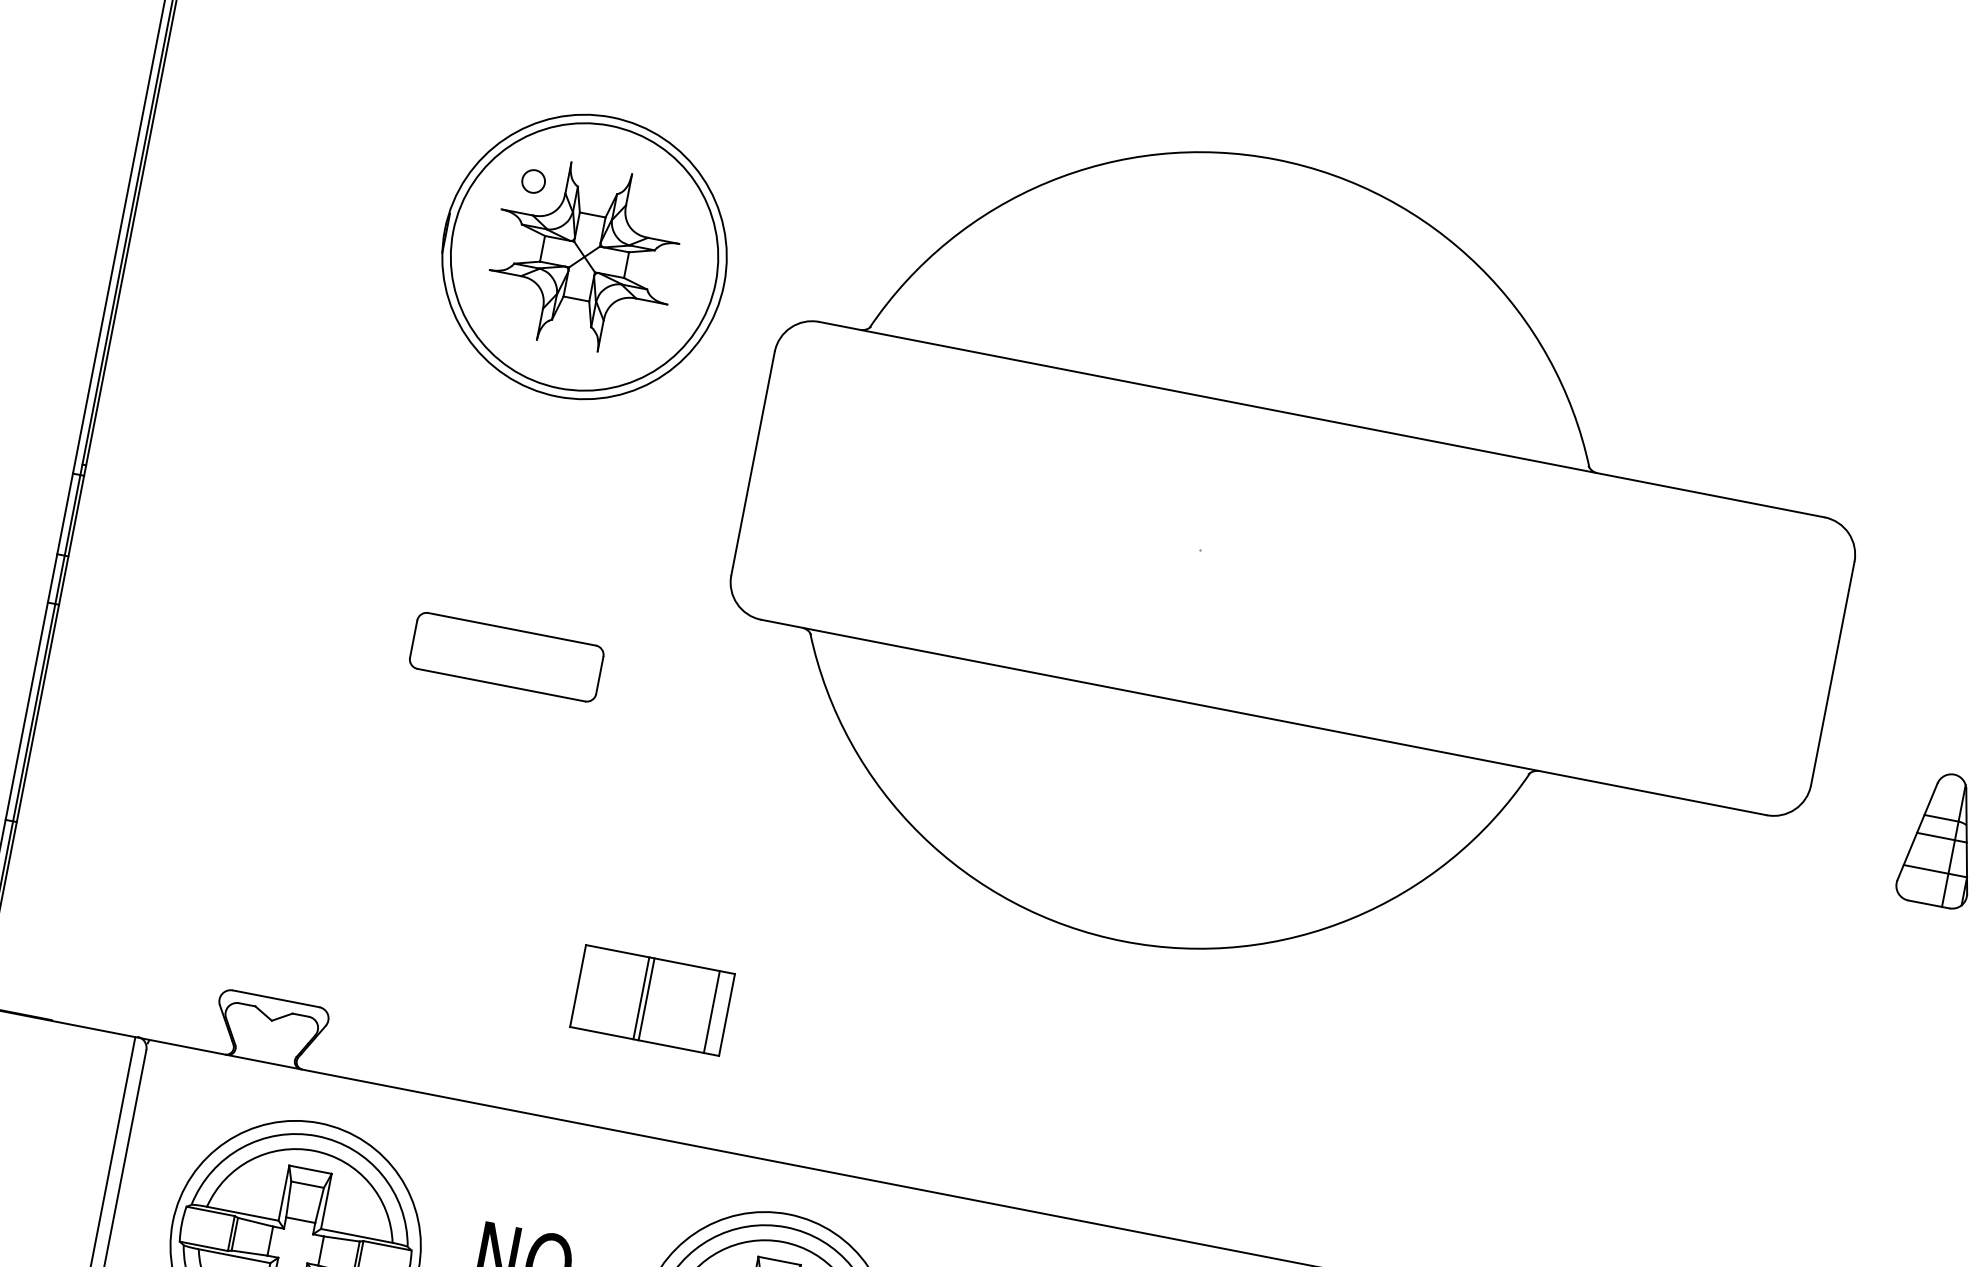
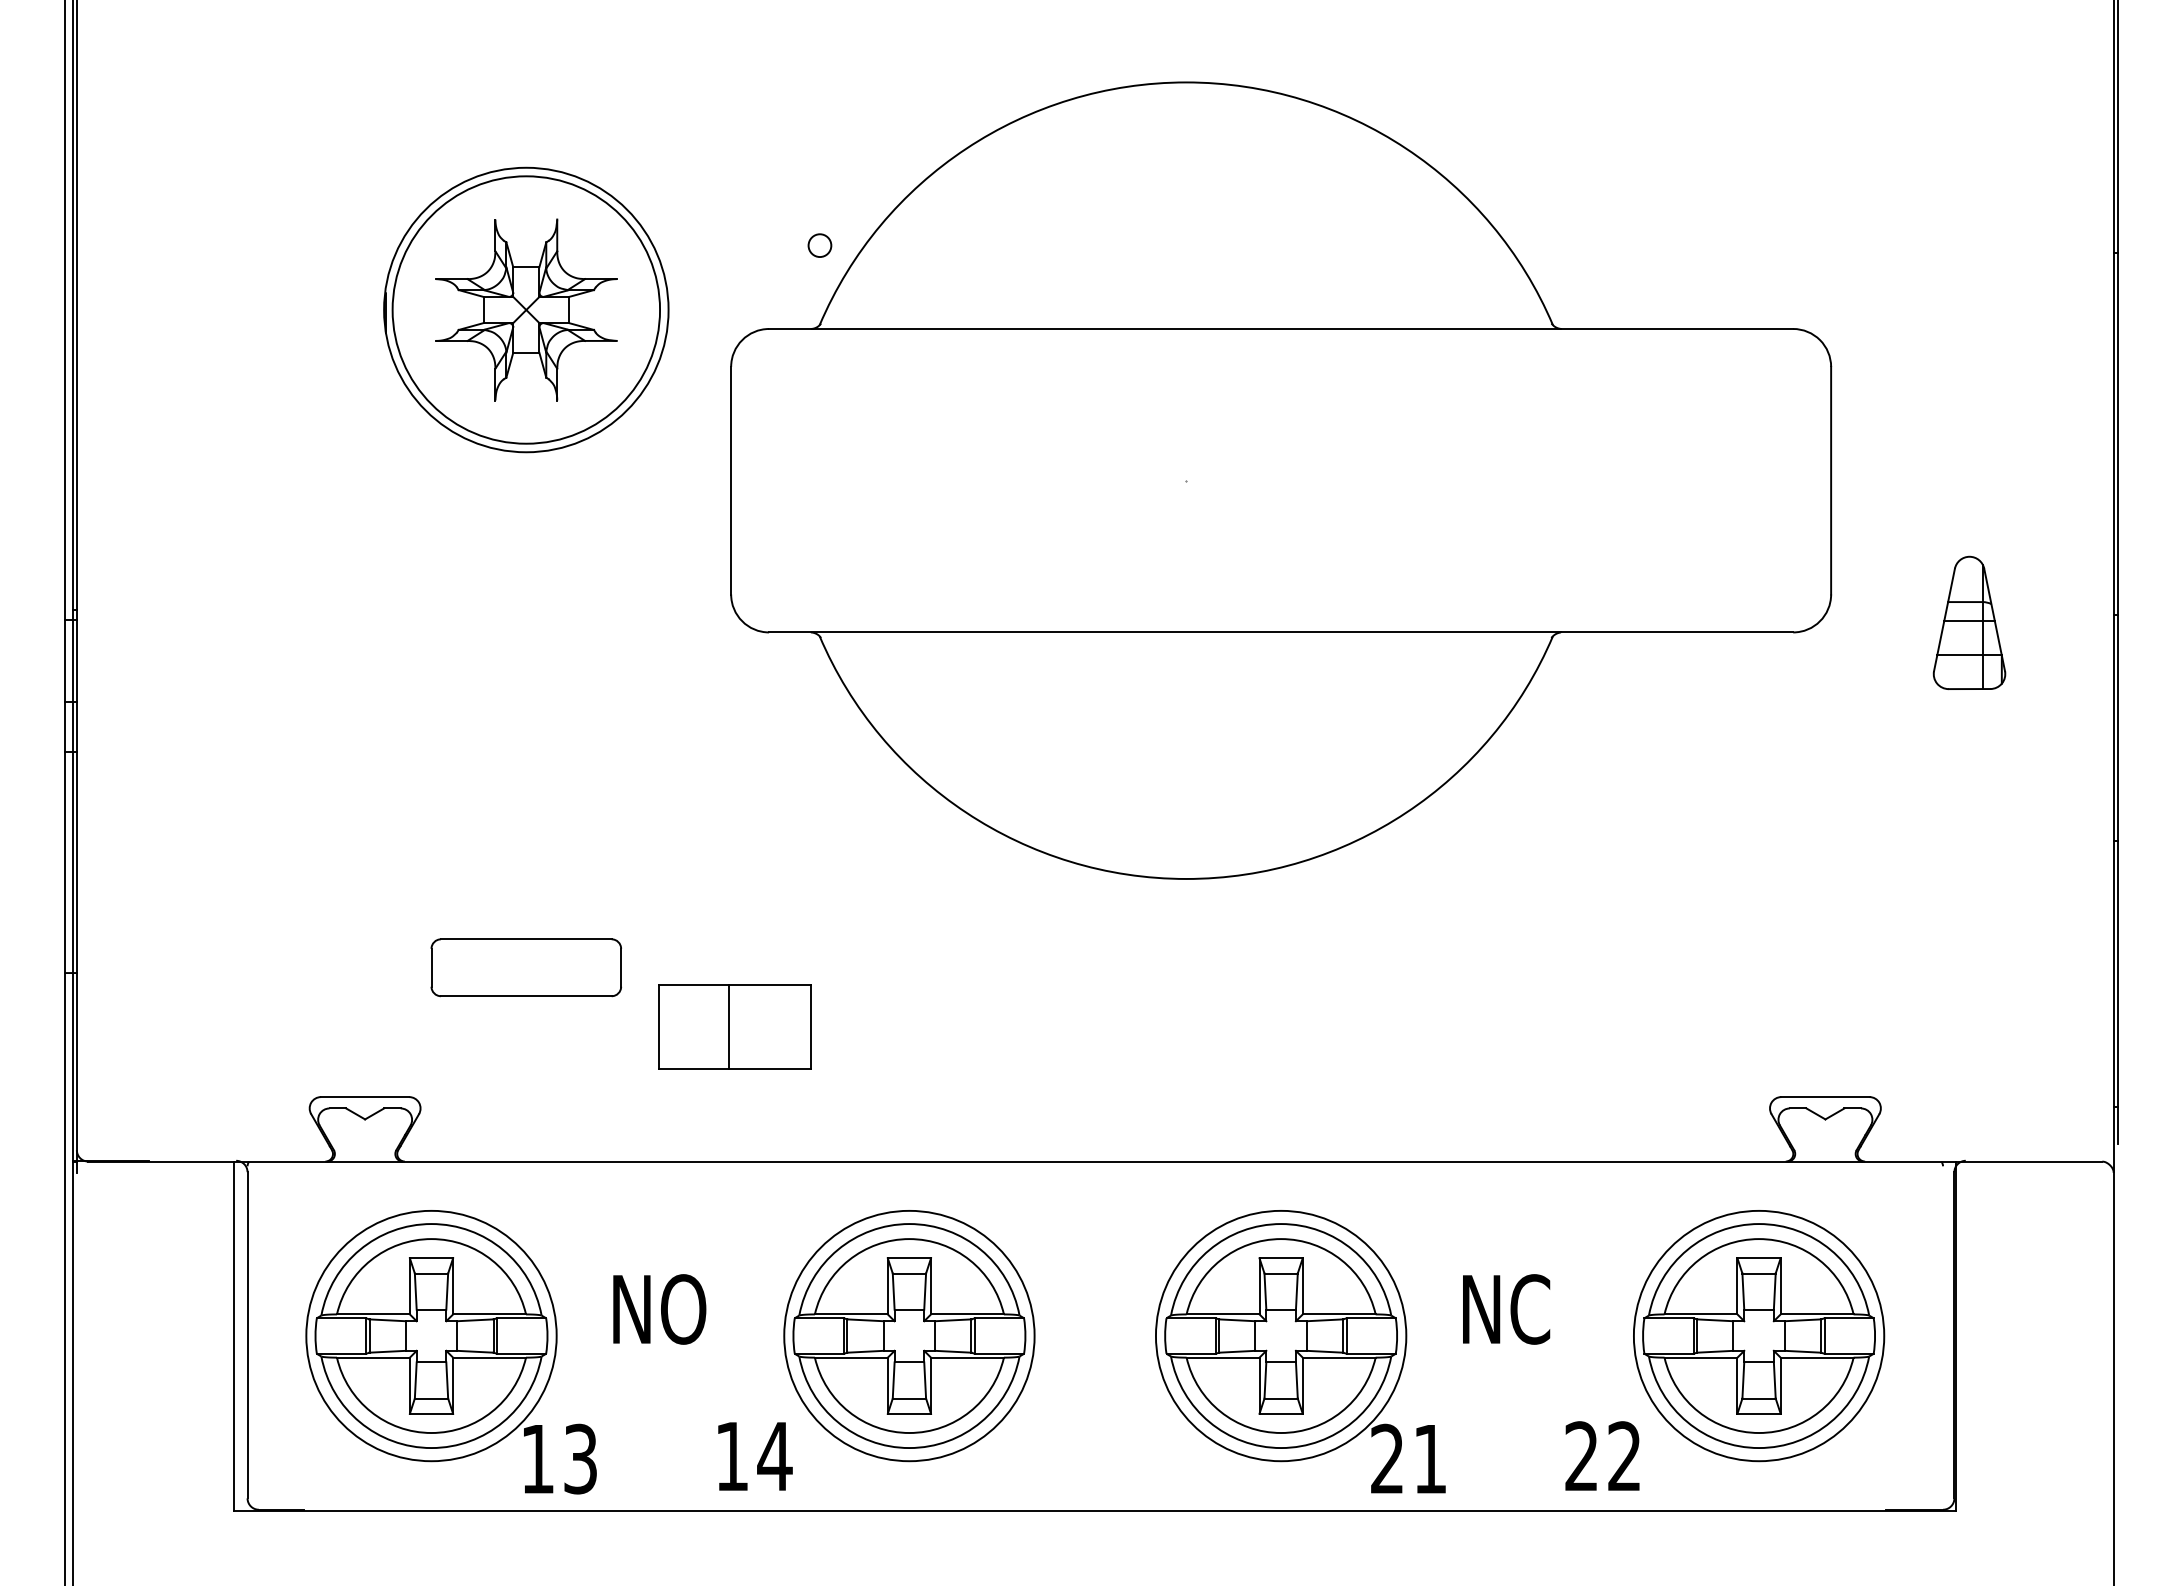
circle: (533, 181) -> (819, 245), moved
part: (505, 656) -> (525, 967), moved
line: (641, 997) -> (723, 1026), removed
line: (712, 1011) -> (795, 1026), removed

